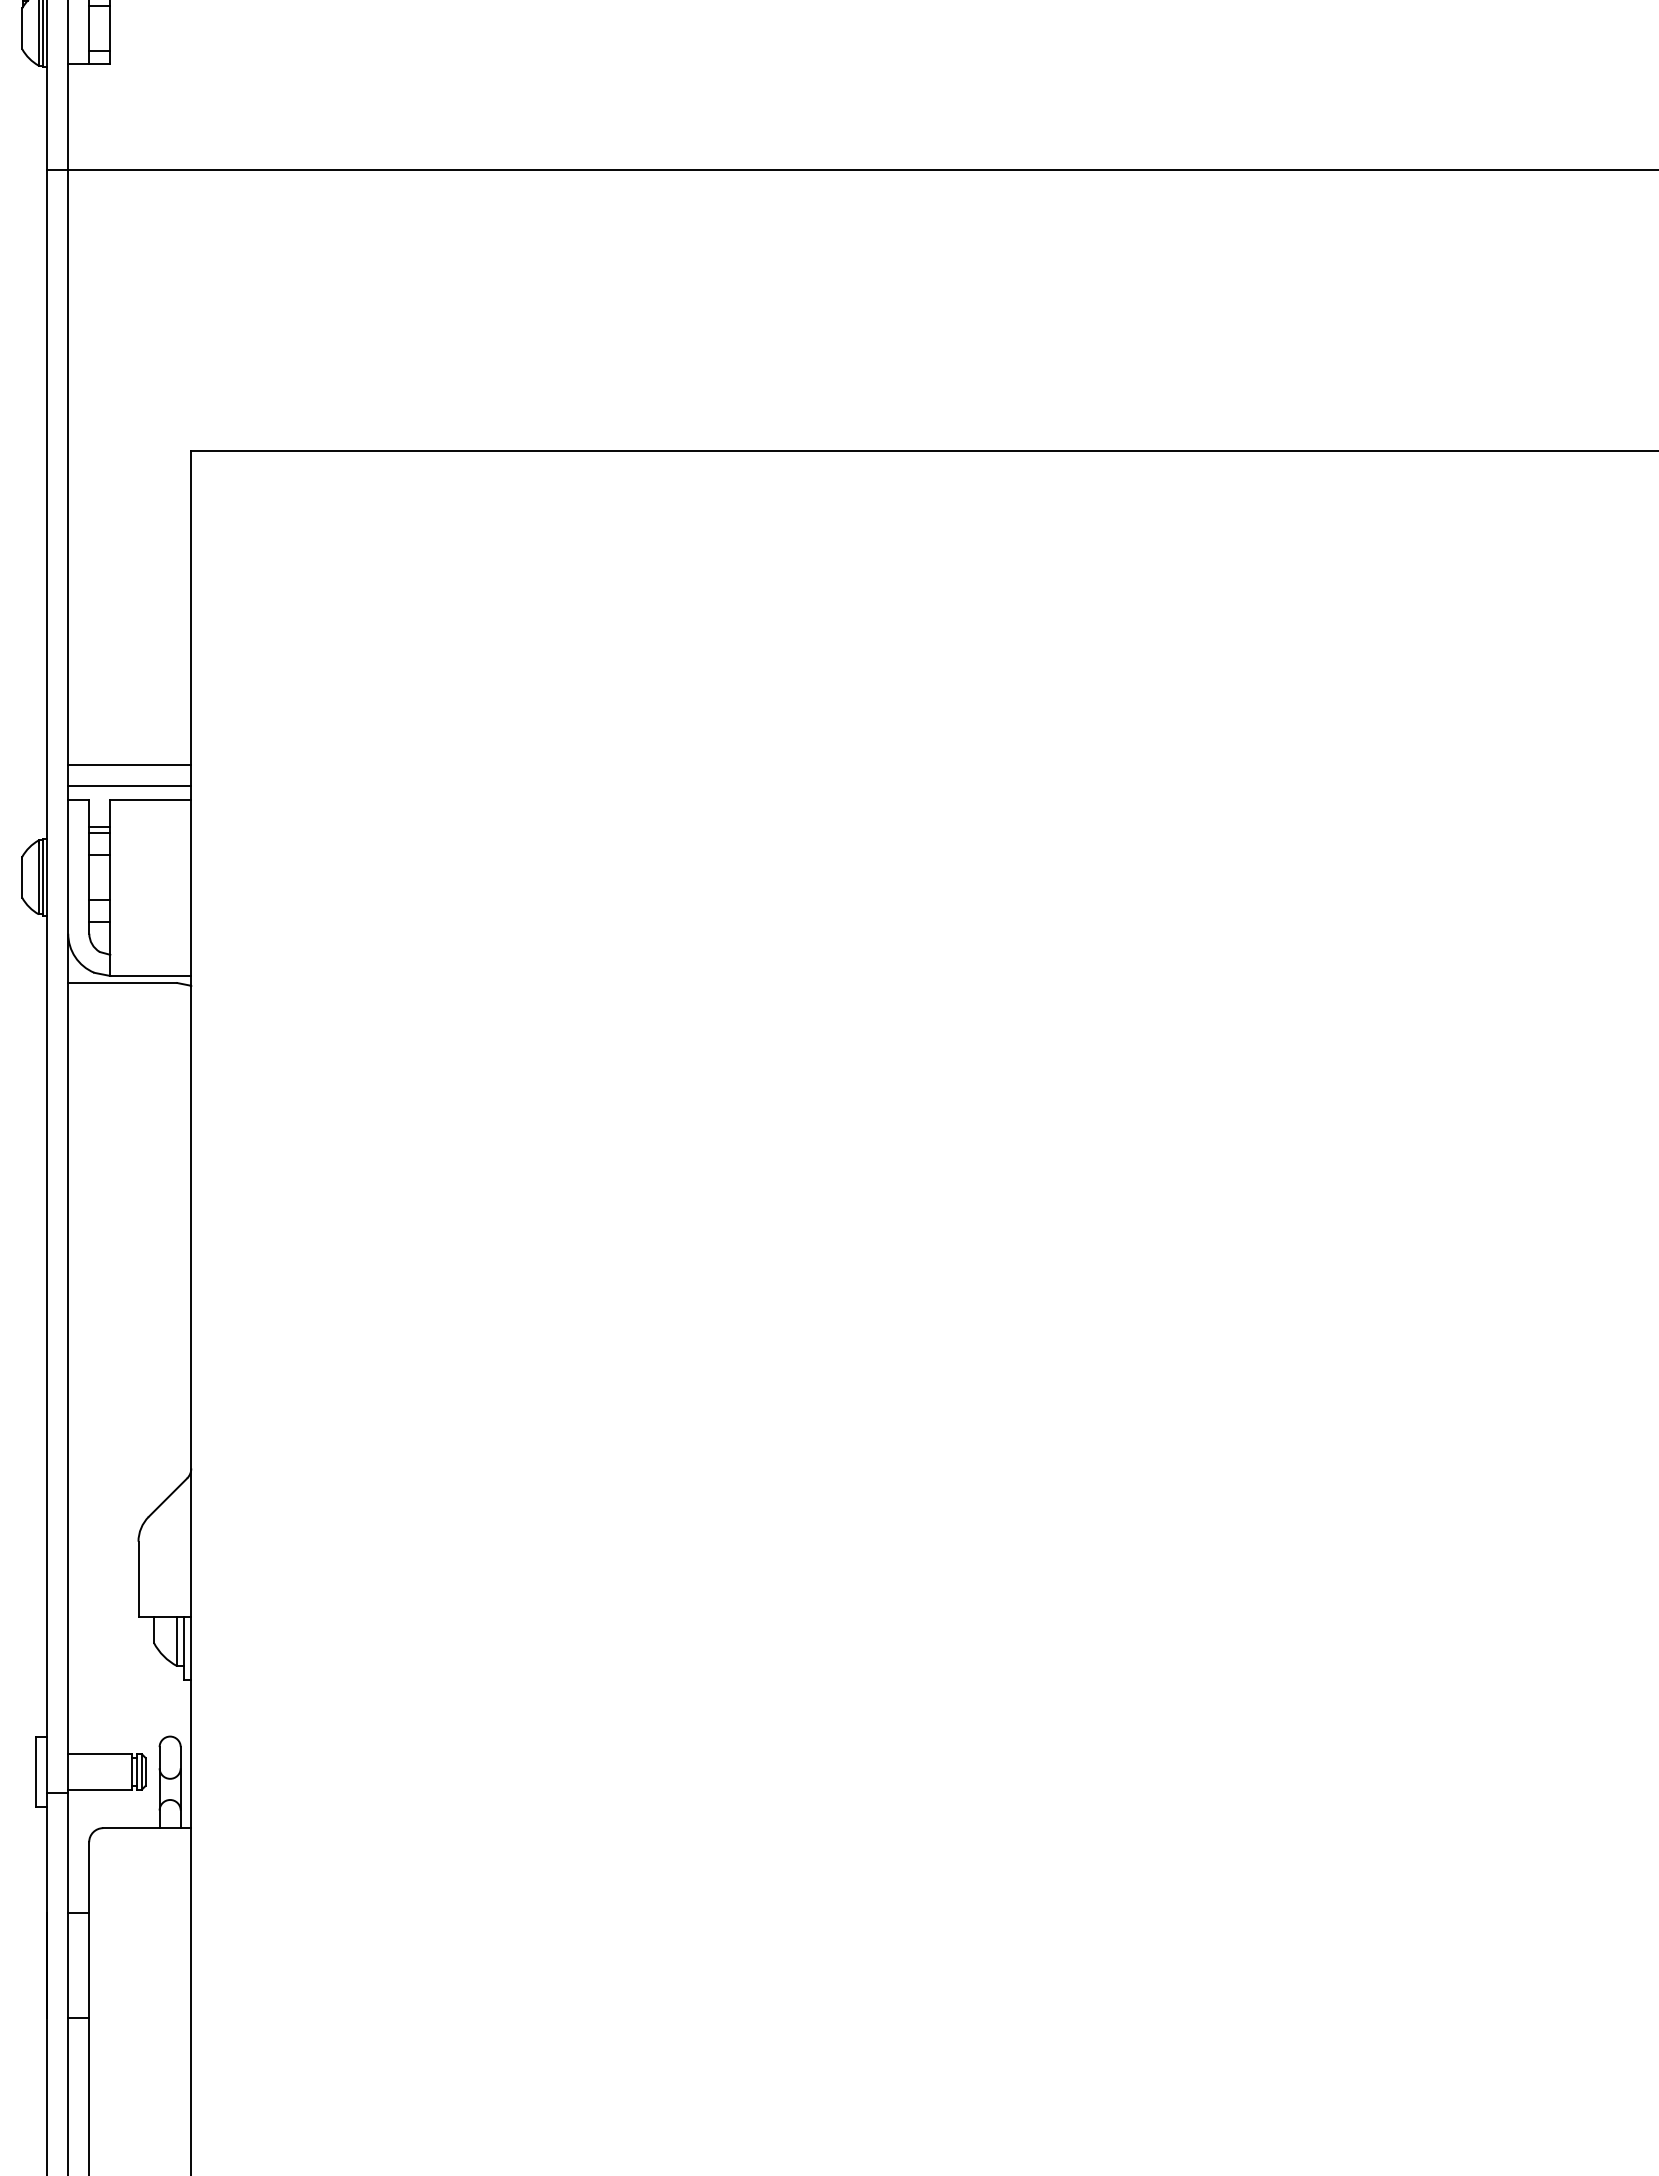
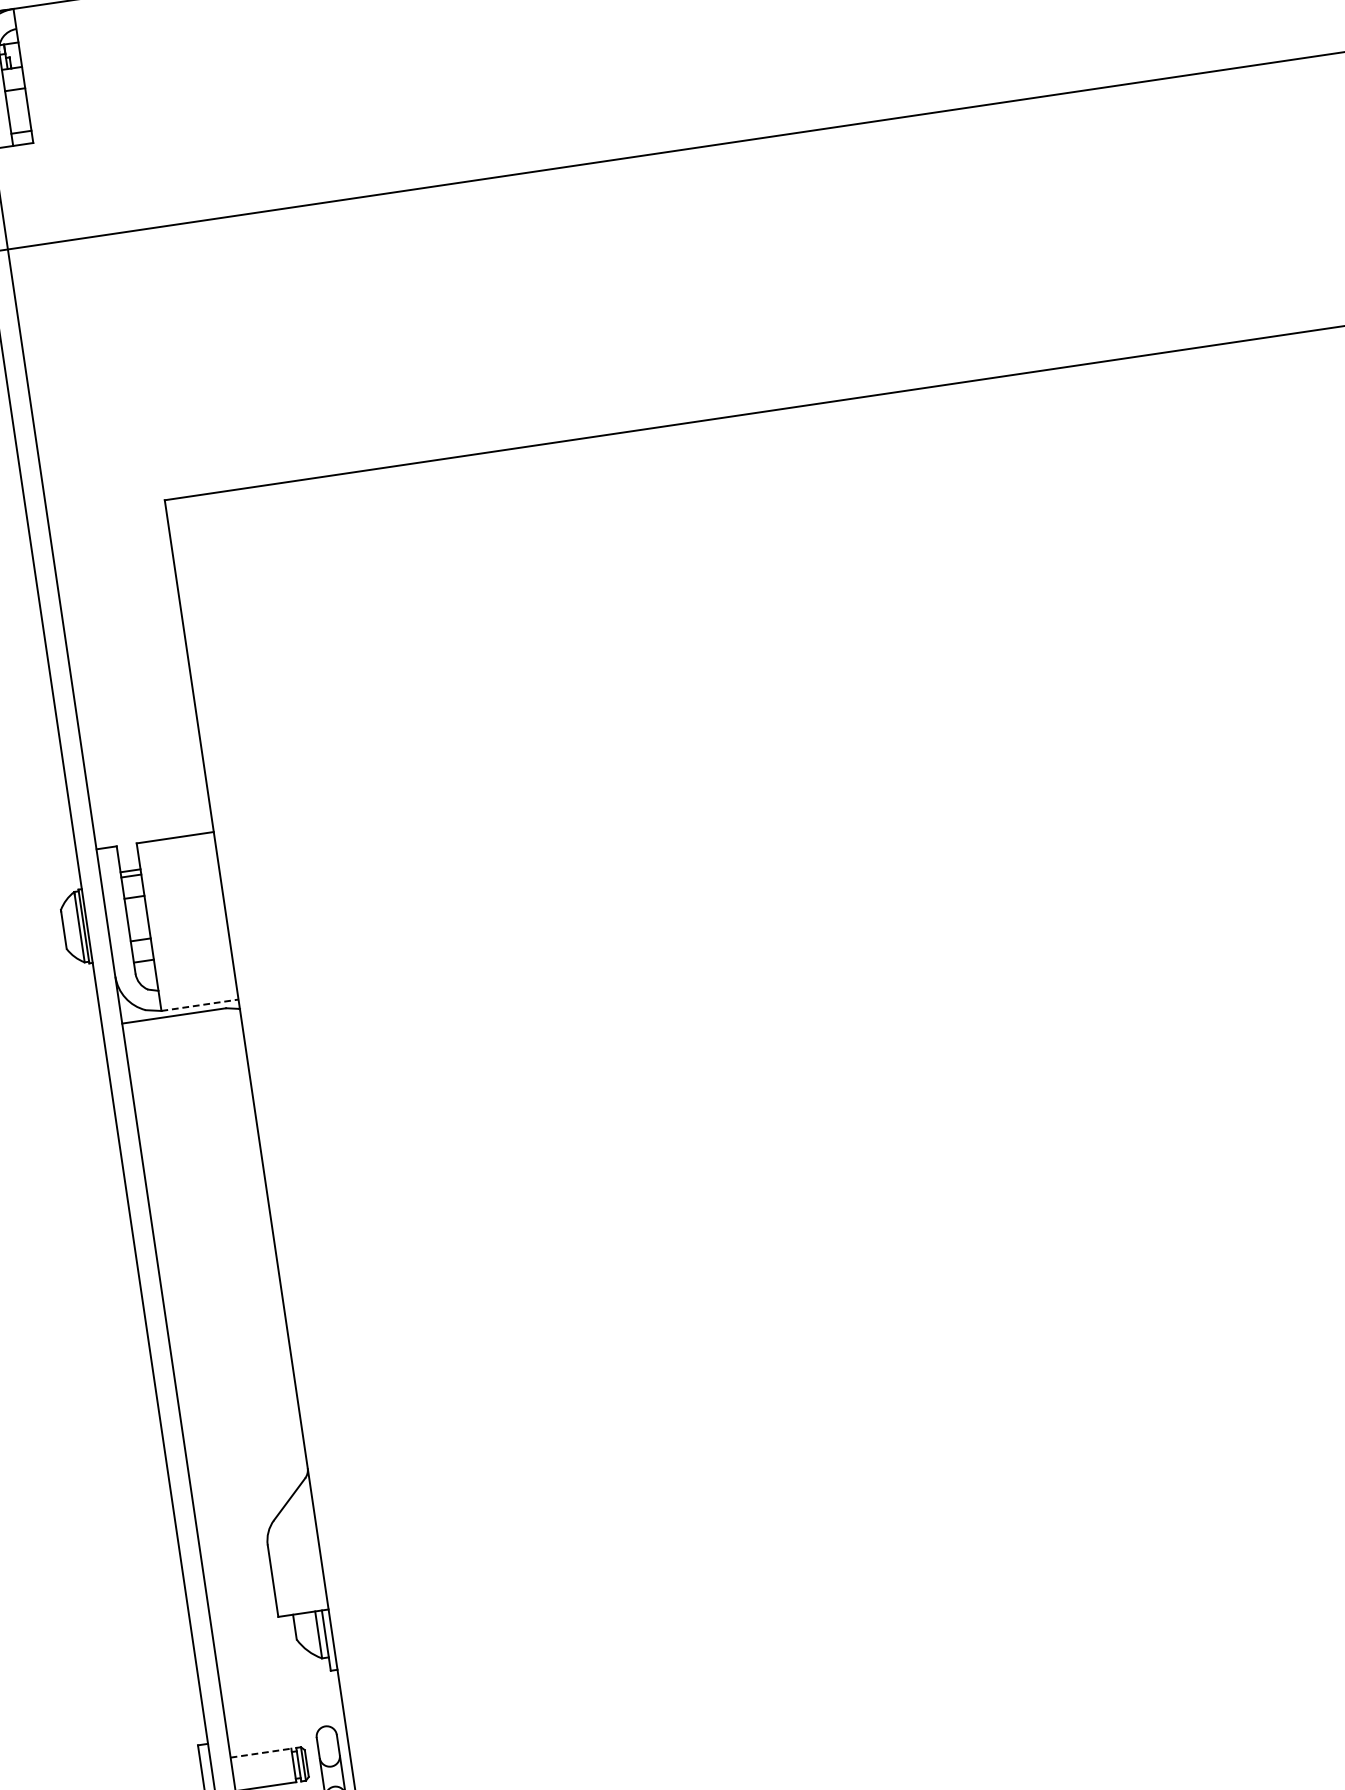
line: (129, 765) -> (150, 807), removed
line: (129, 786) -> (153, 827), removed
line: (151, 975) -> (200, 1004), solid -> dashed
line: (99, 1754) -> (260, 1753), solid -> dashed

